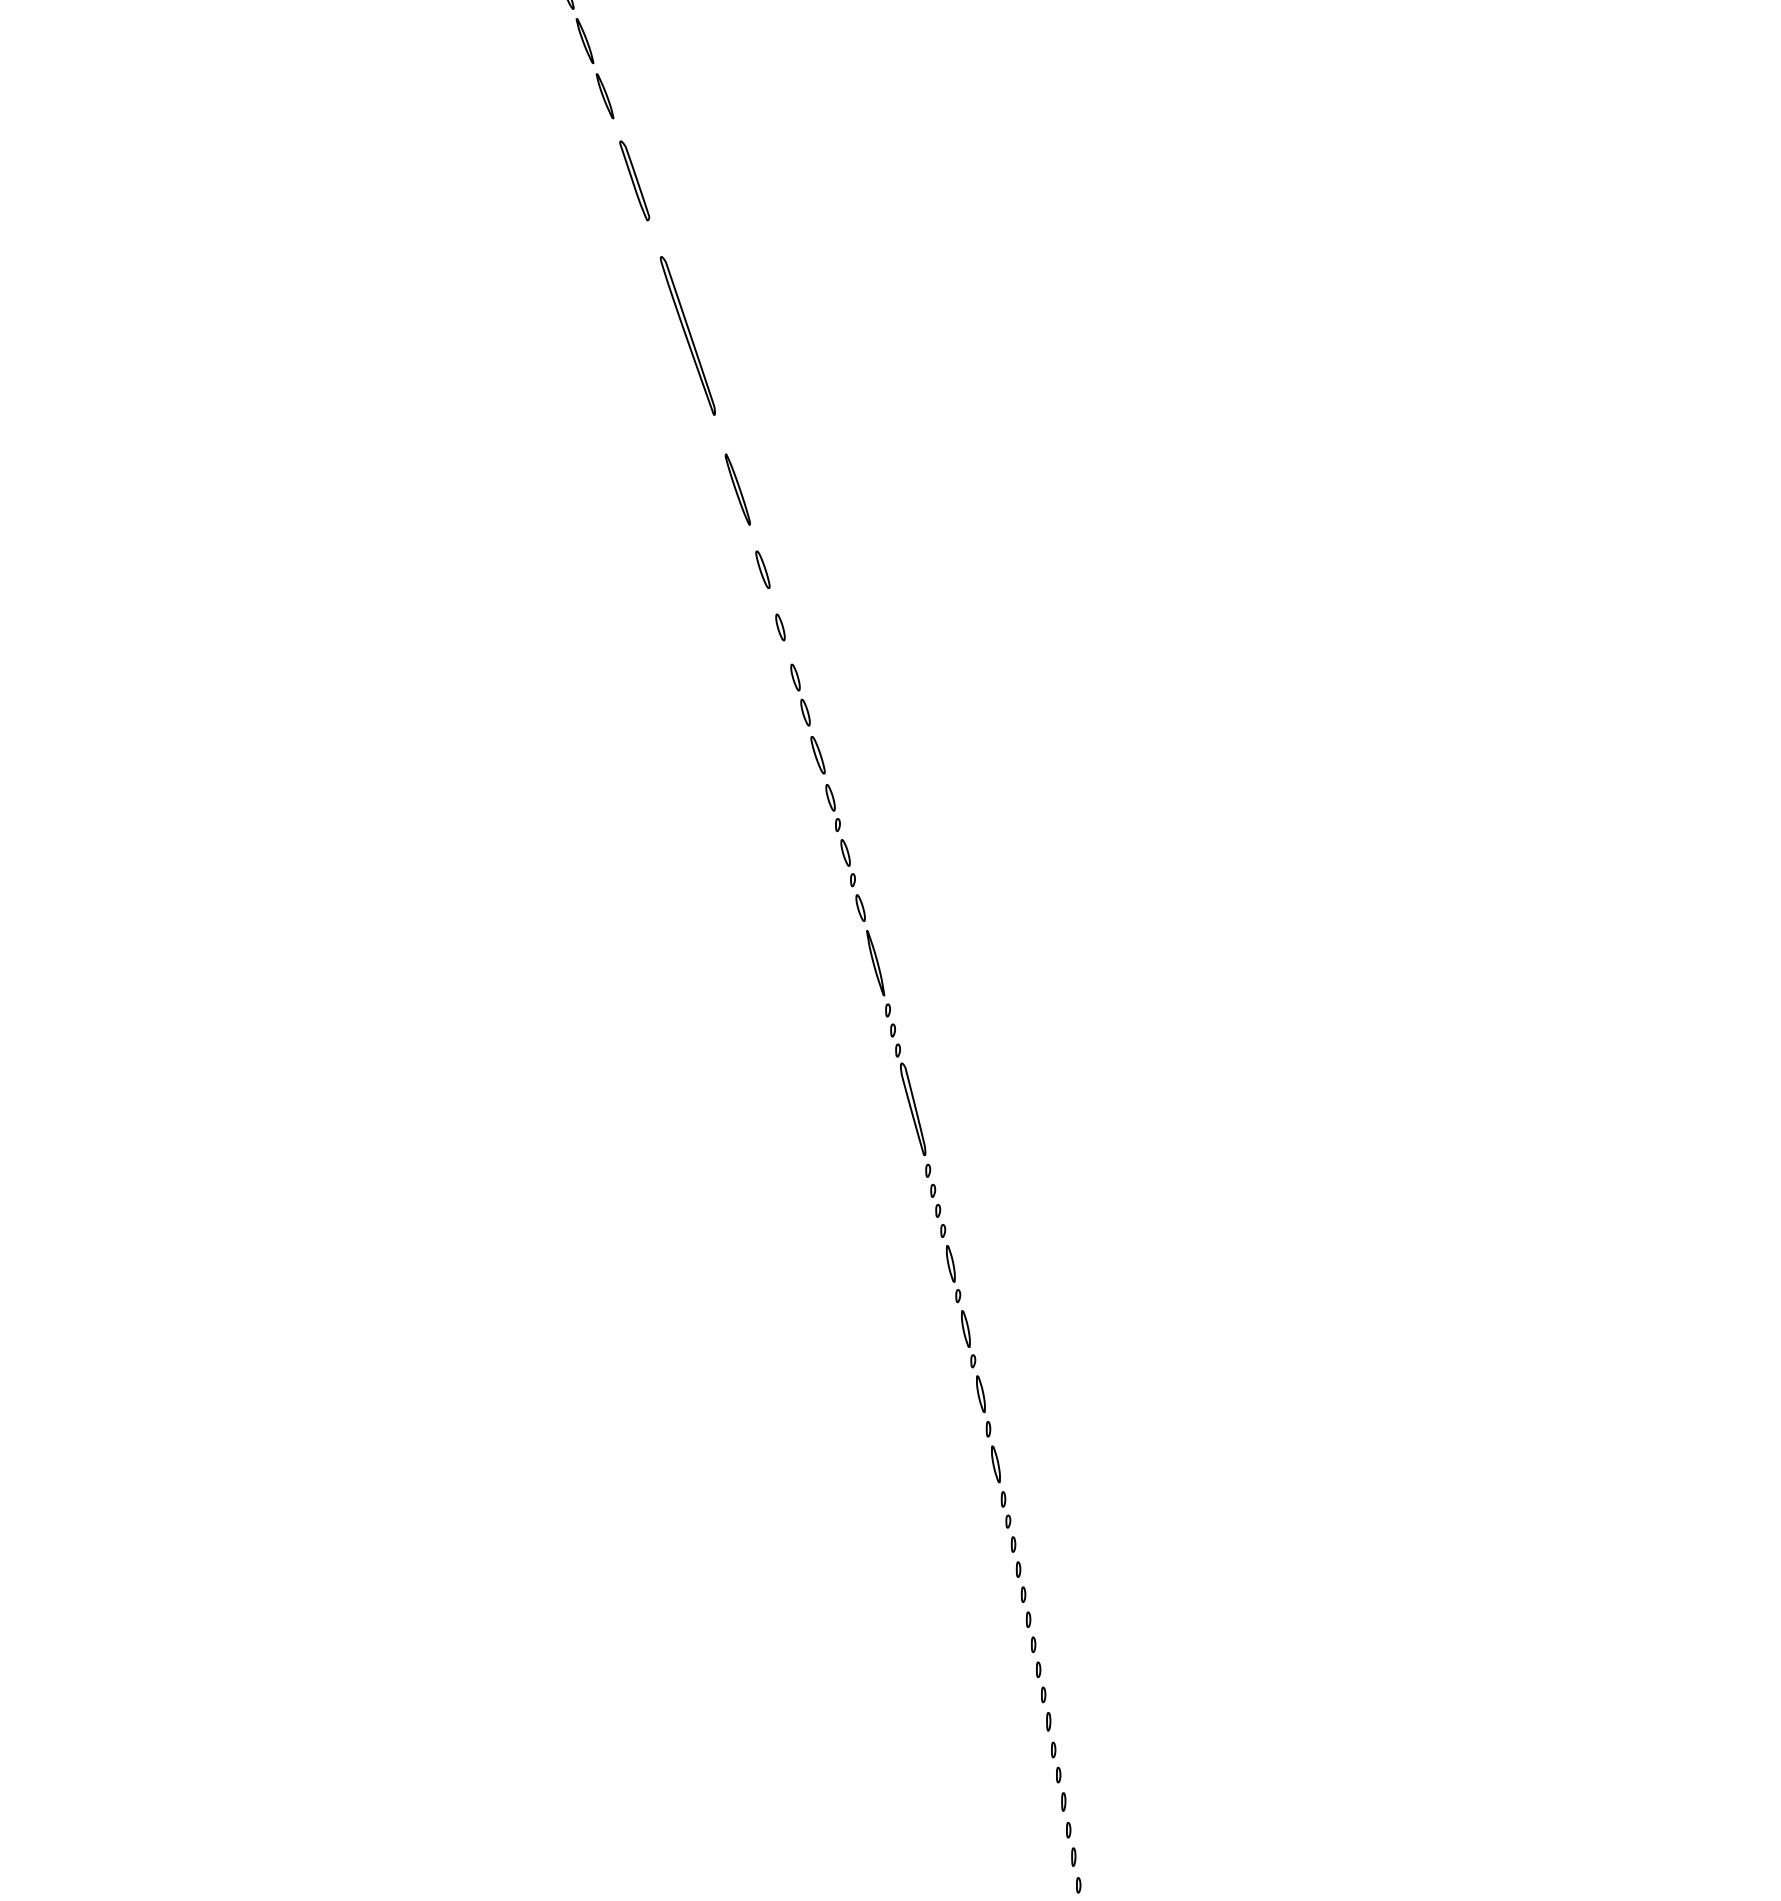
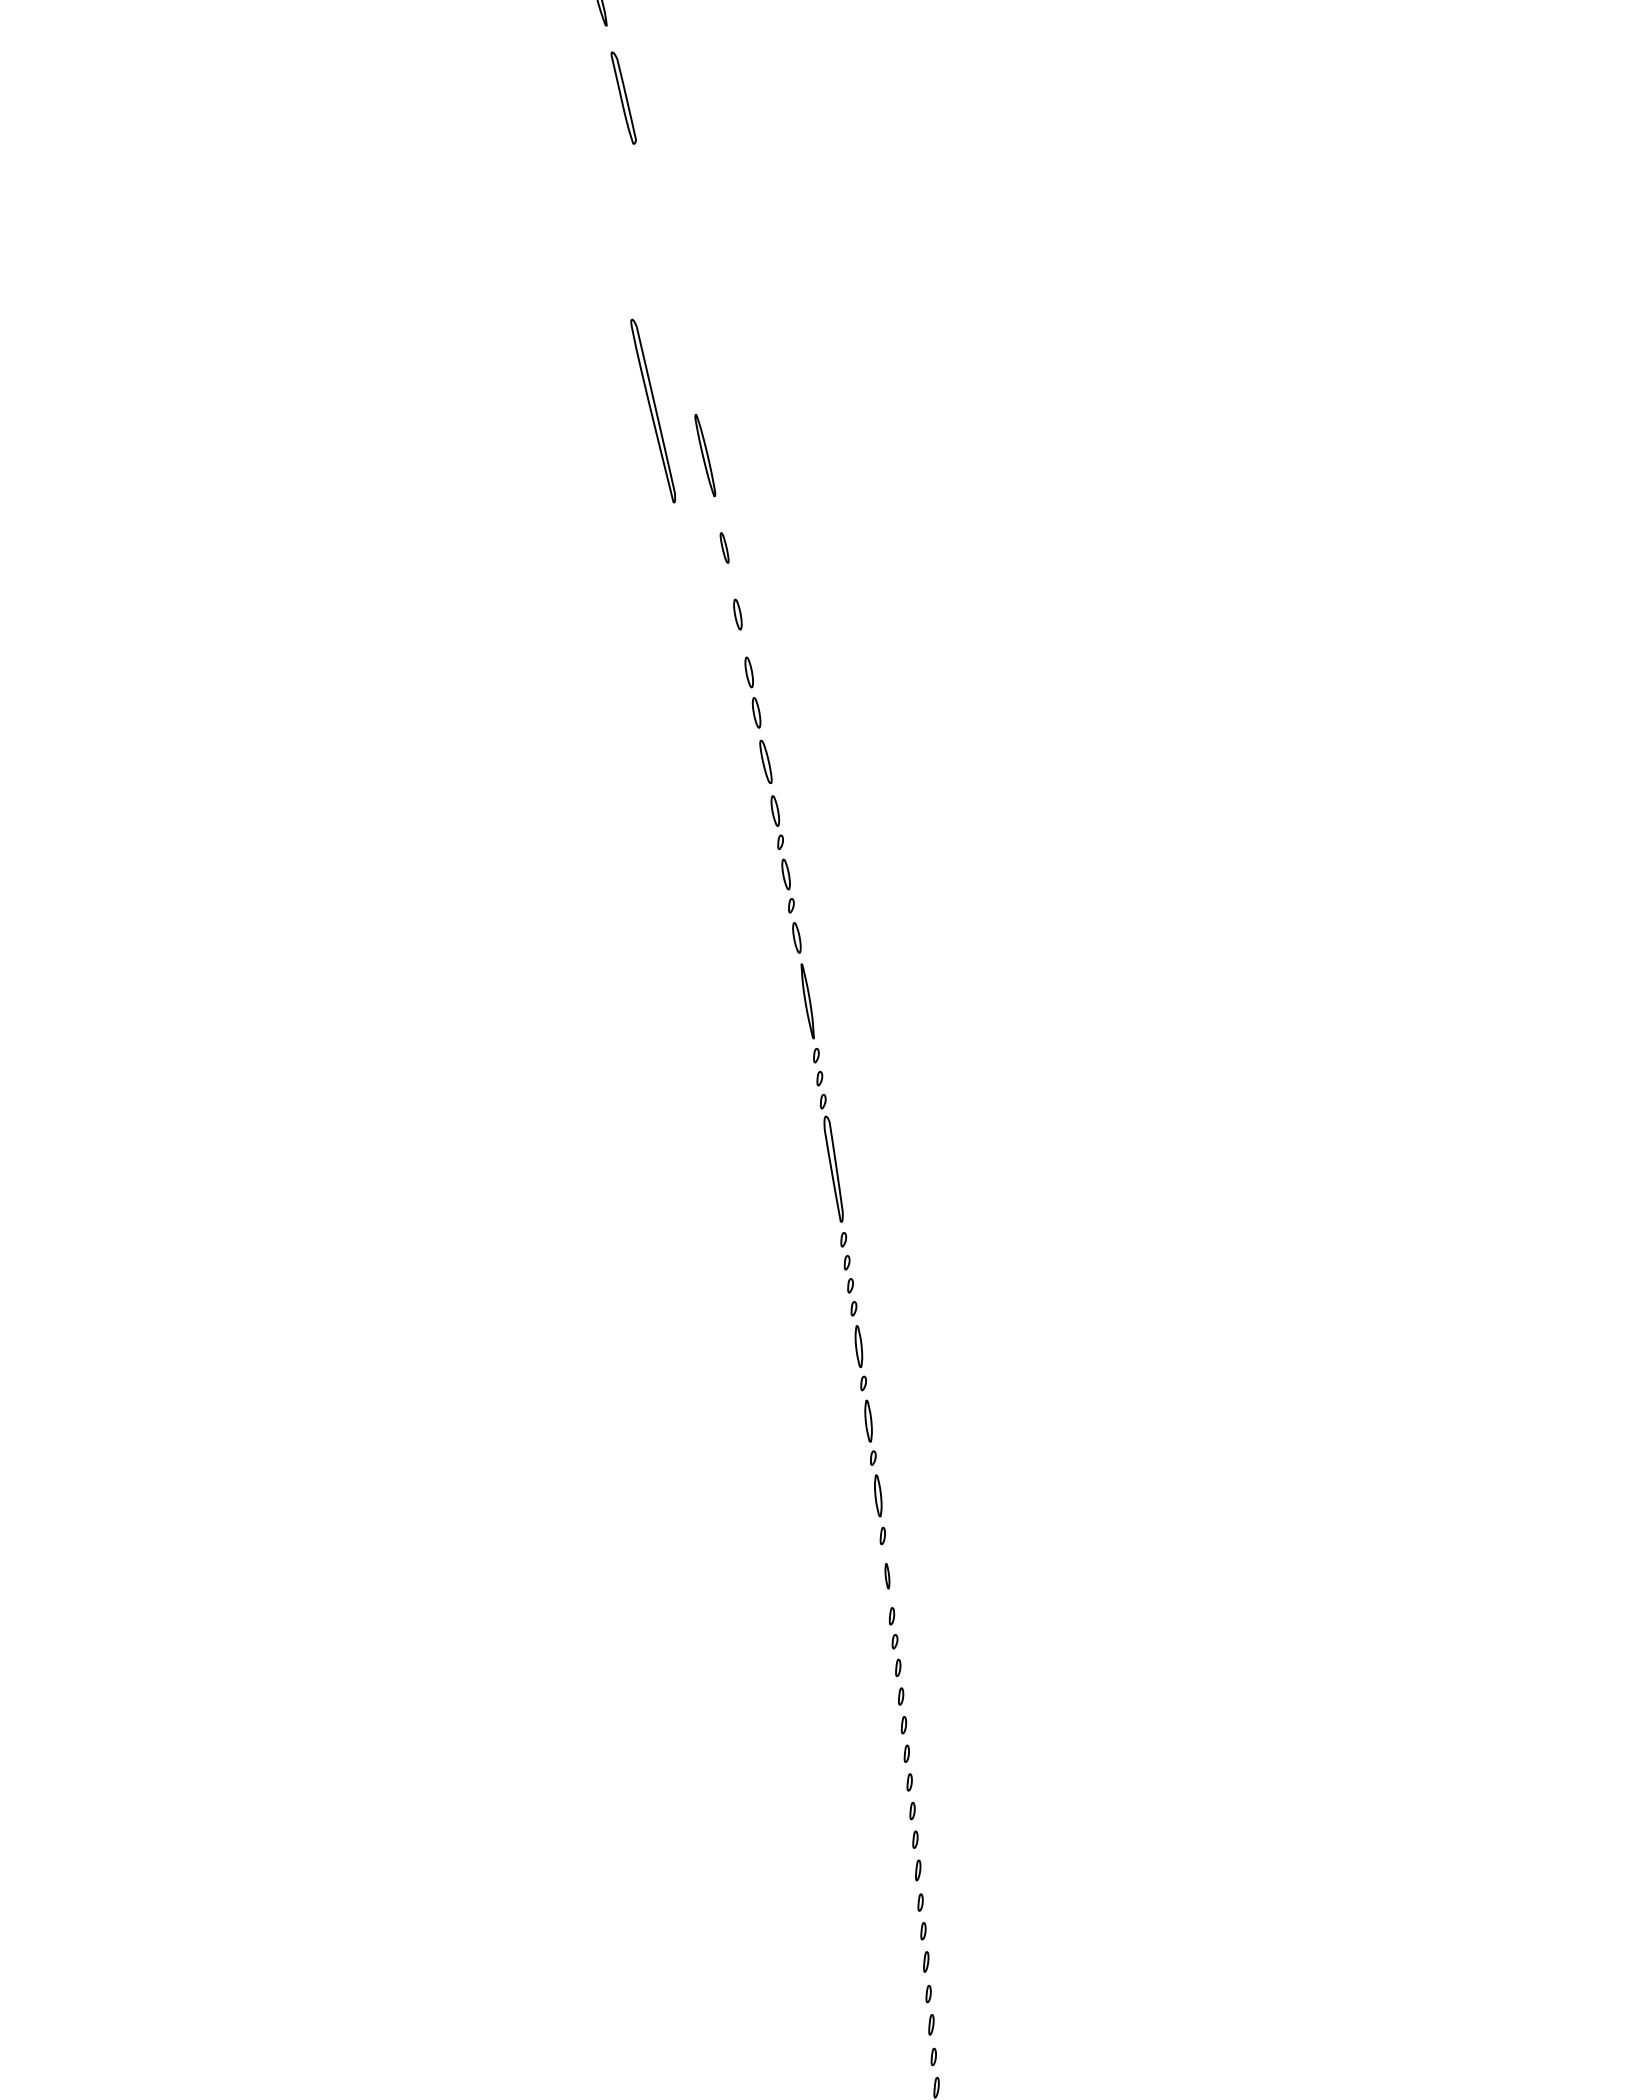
part: (687, 335) -> (652, 410), moved
part: (762, 569) -> (724, 547), size x0.7
part: (995, 1464) -> (886, 1576), size x0.6

